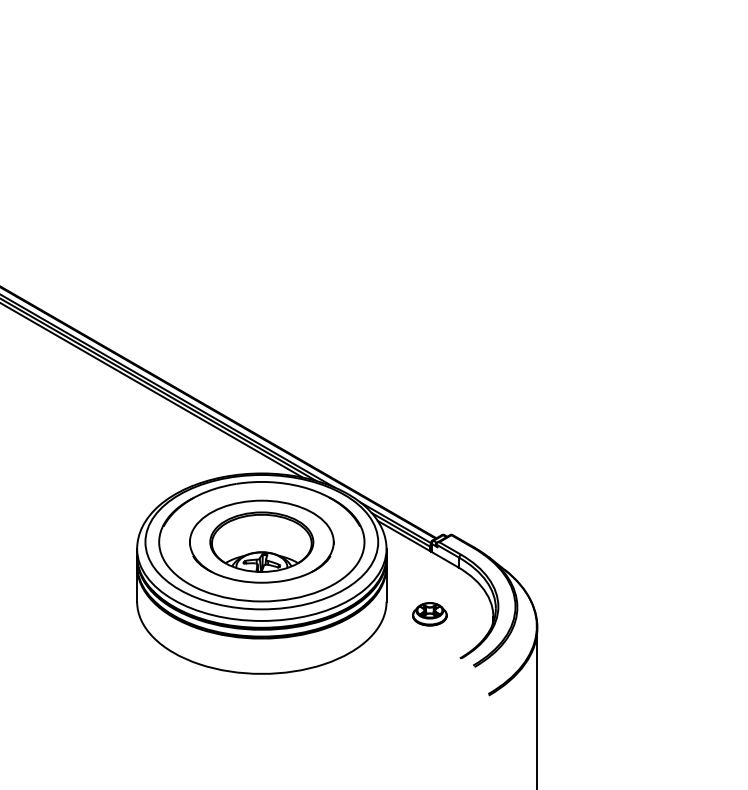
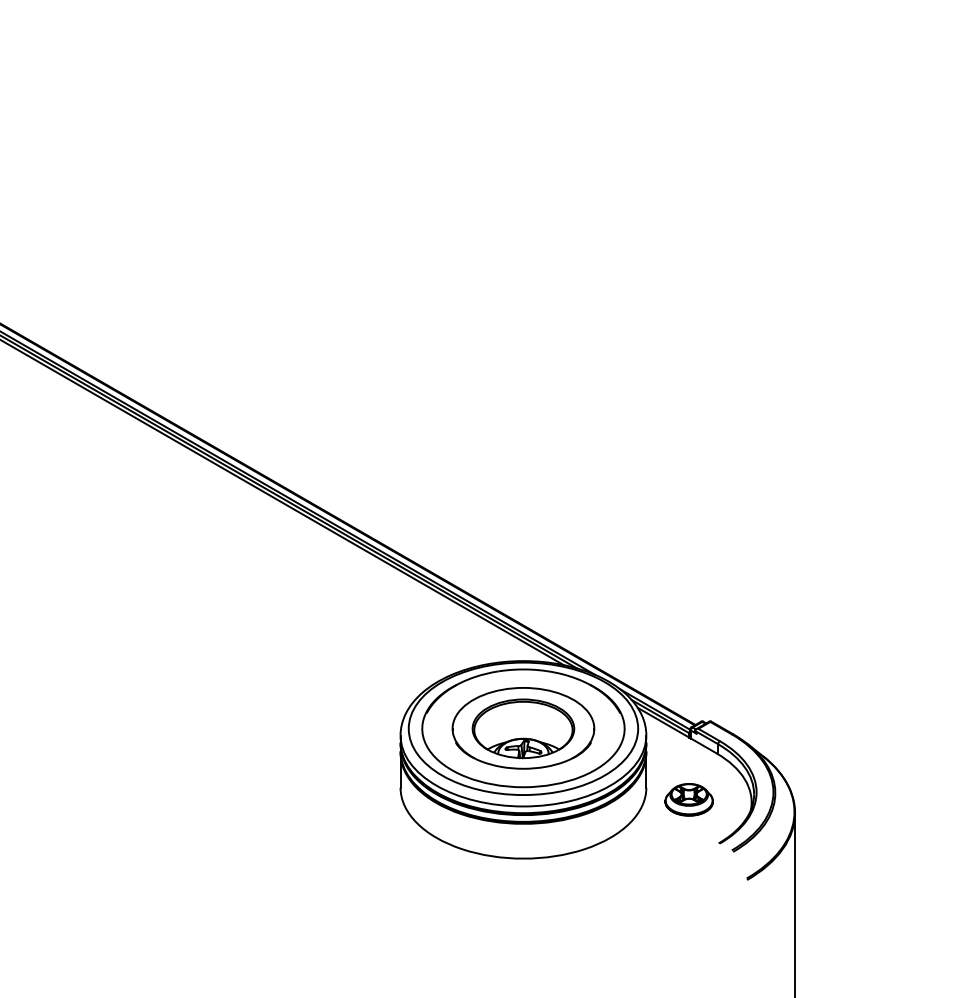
part: (429, 613) -> (688, 799), size x1.43

